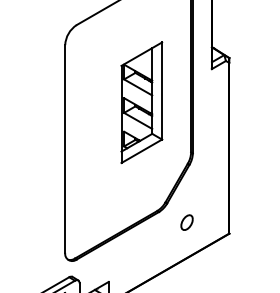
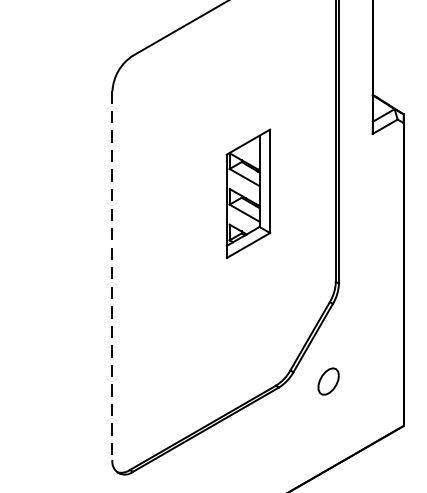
part: (141, 102) -> (247, 193), size x0.6
line: (65, 148) -> (112, 274), solid -> dashed
part: (186, 222) -> (327, 381), moved

